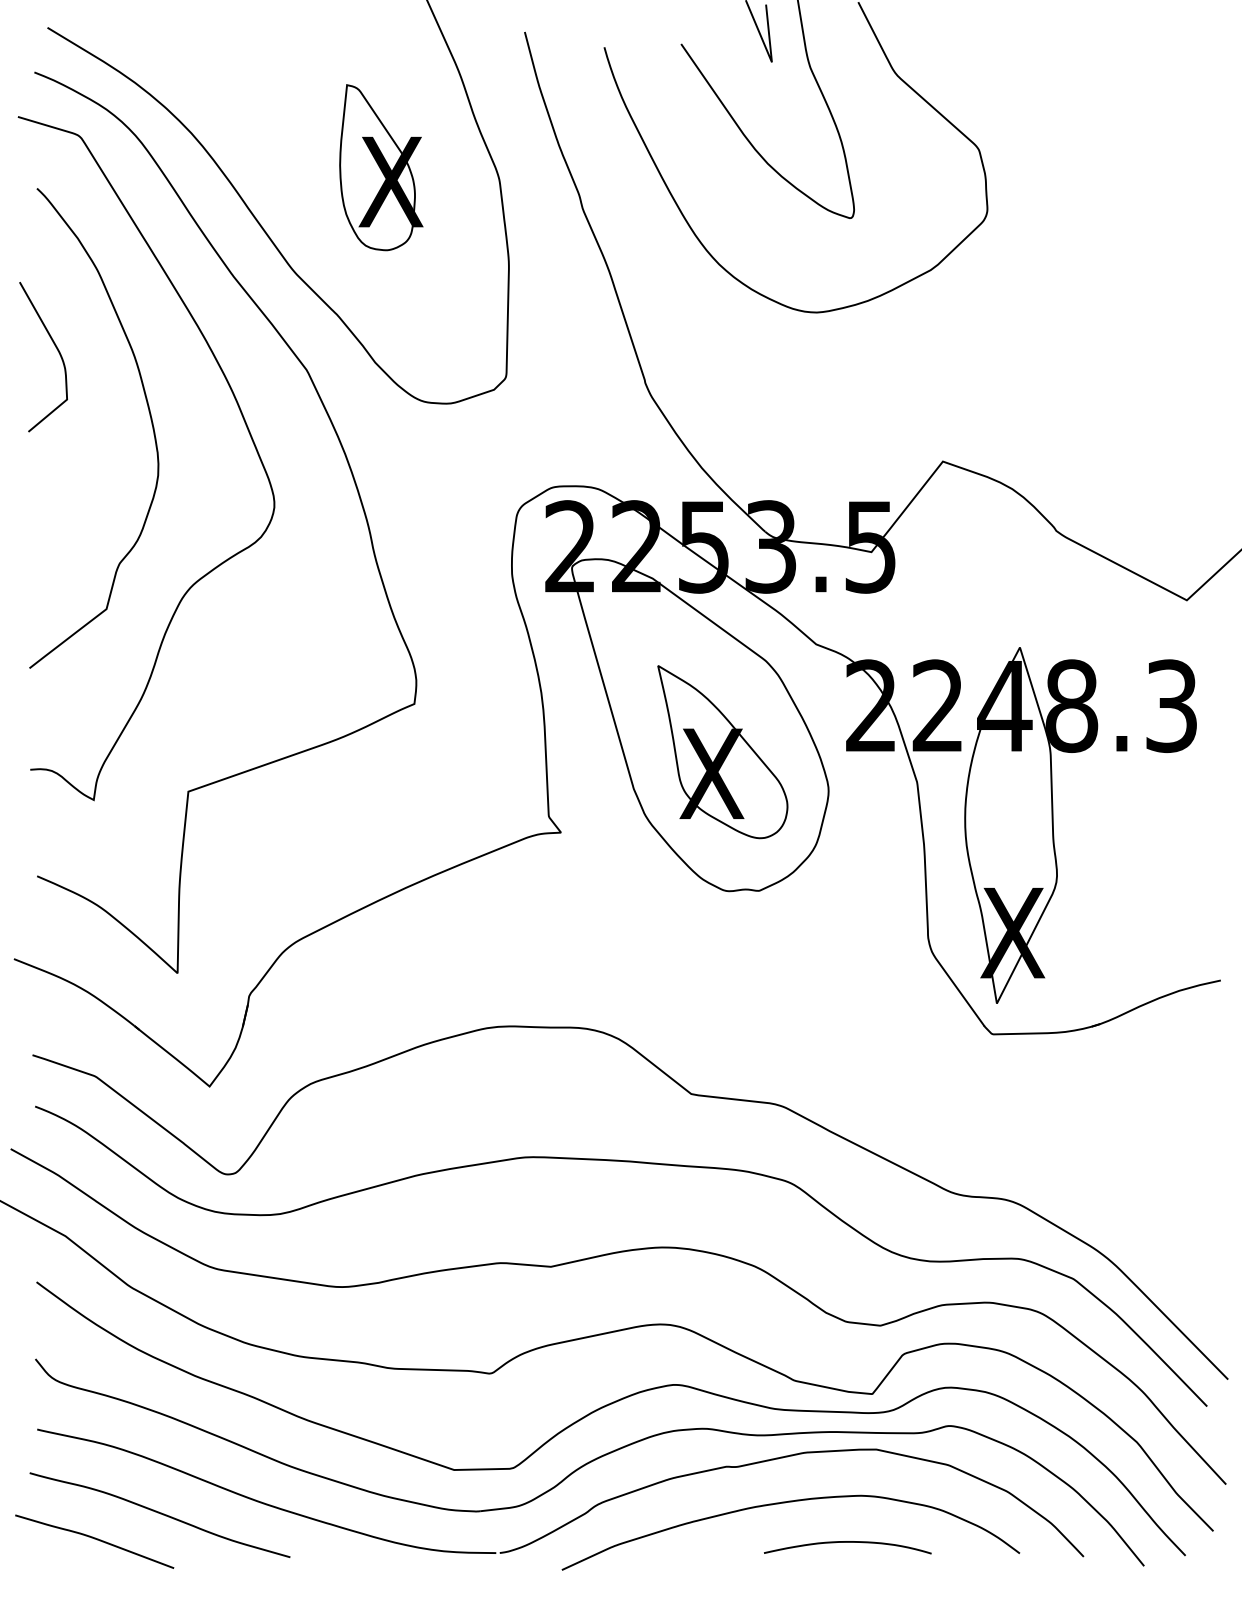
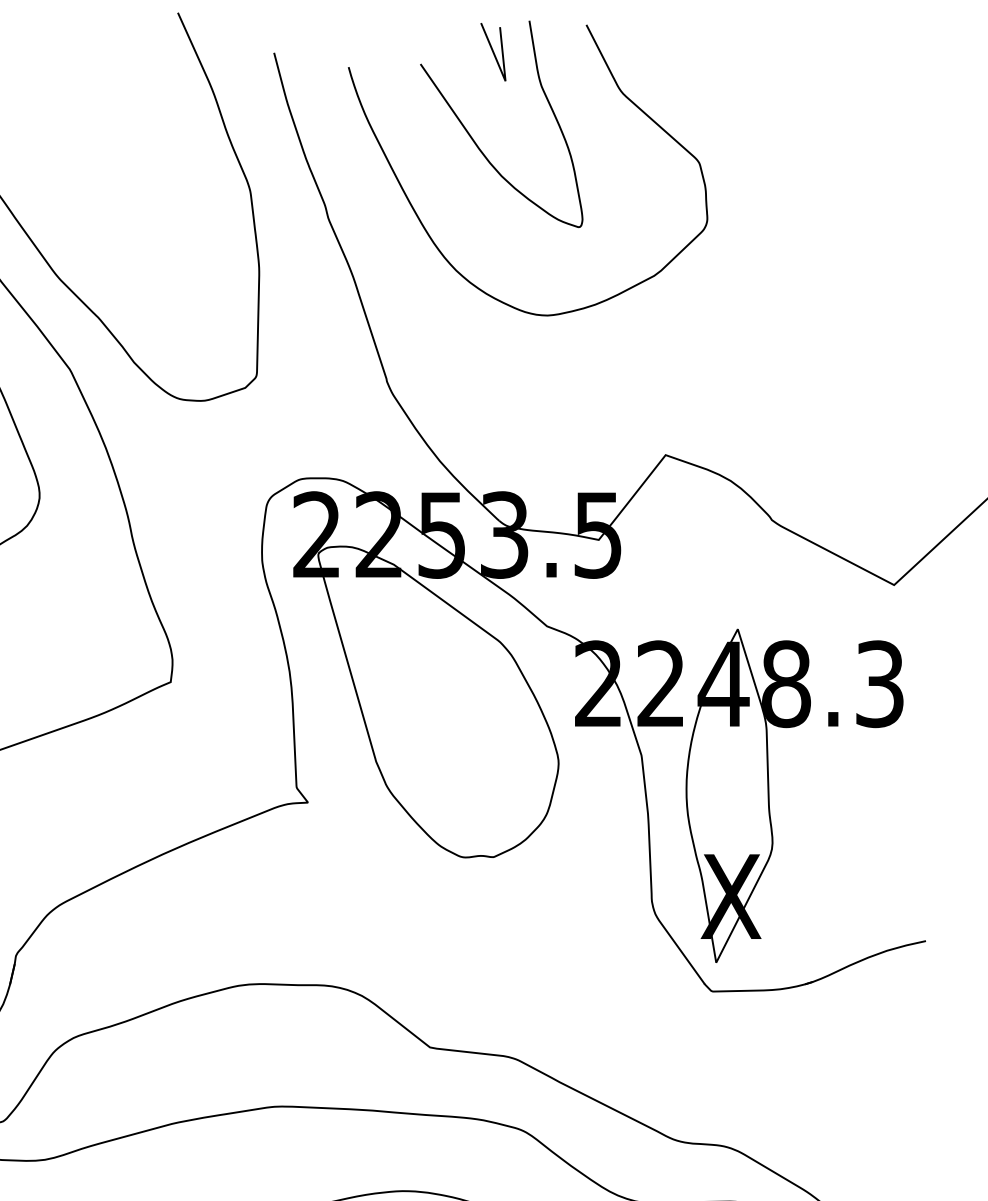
part: (381, 167) -> (139, 179), removed
part: (722, 752) -> (459, 727), removed

